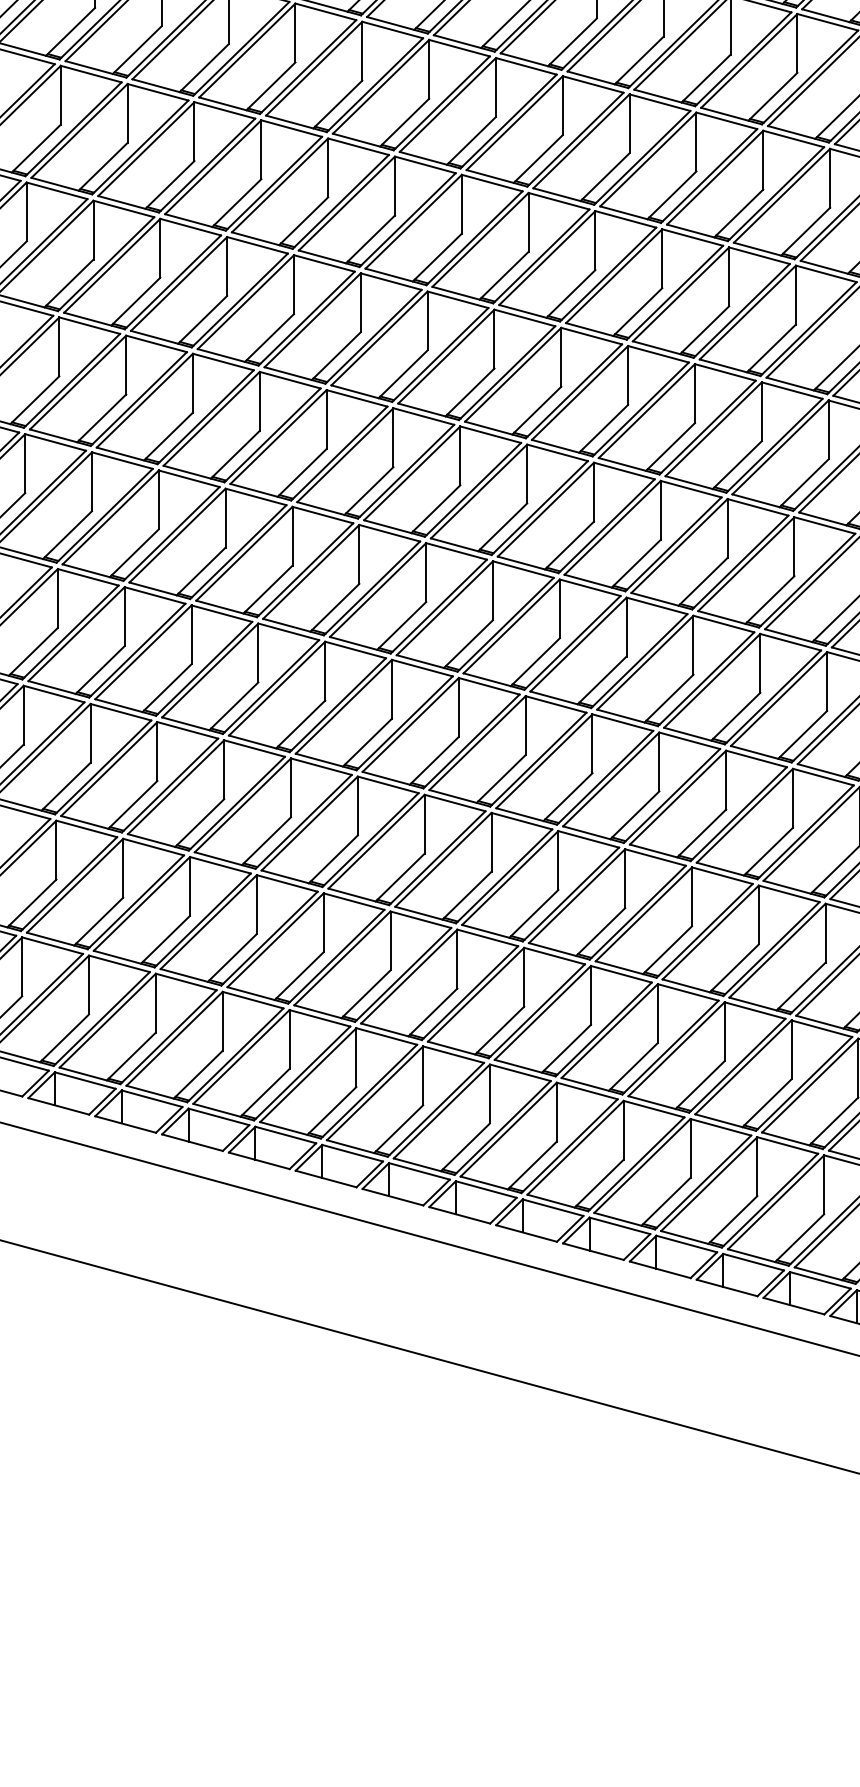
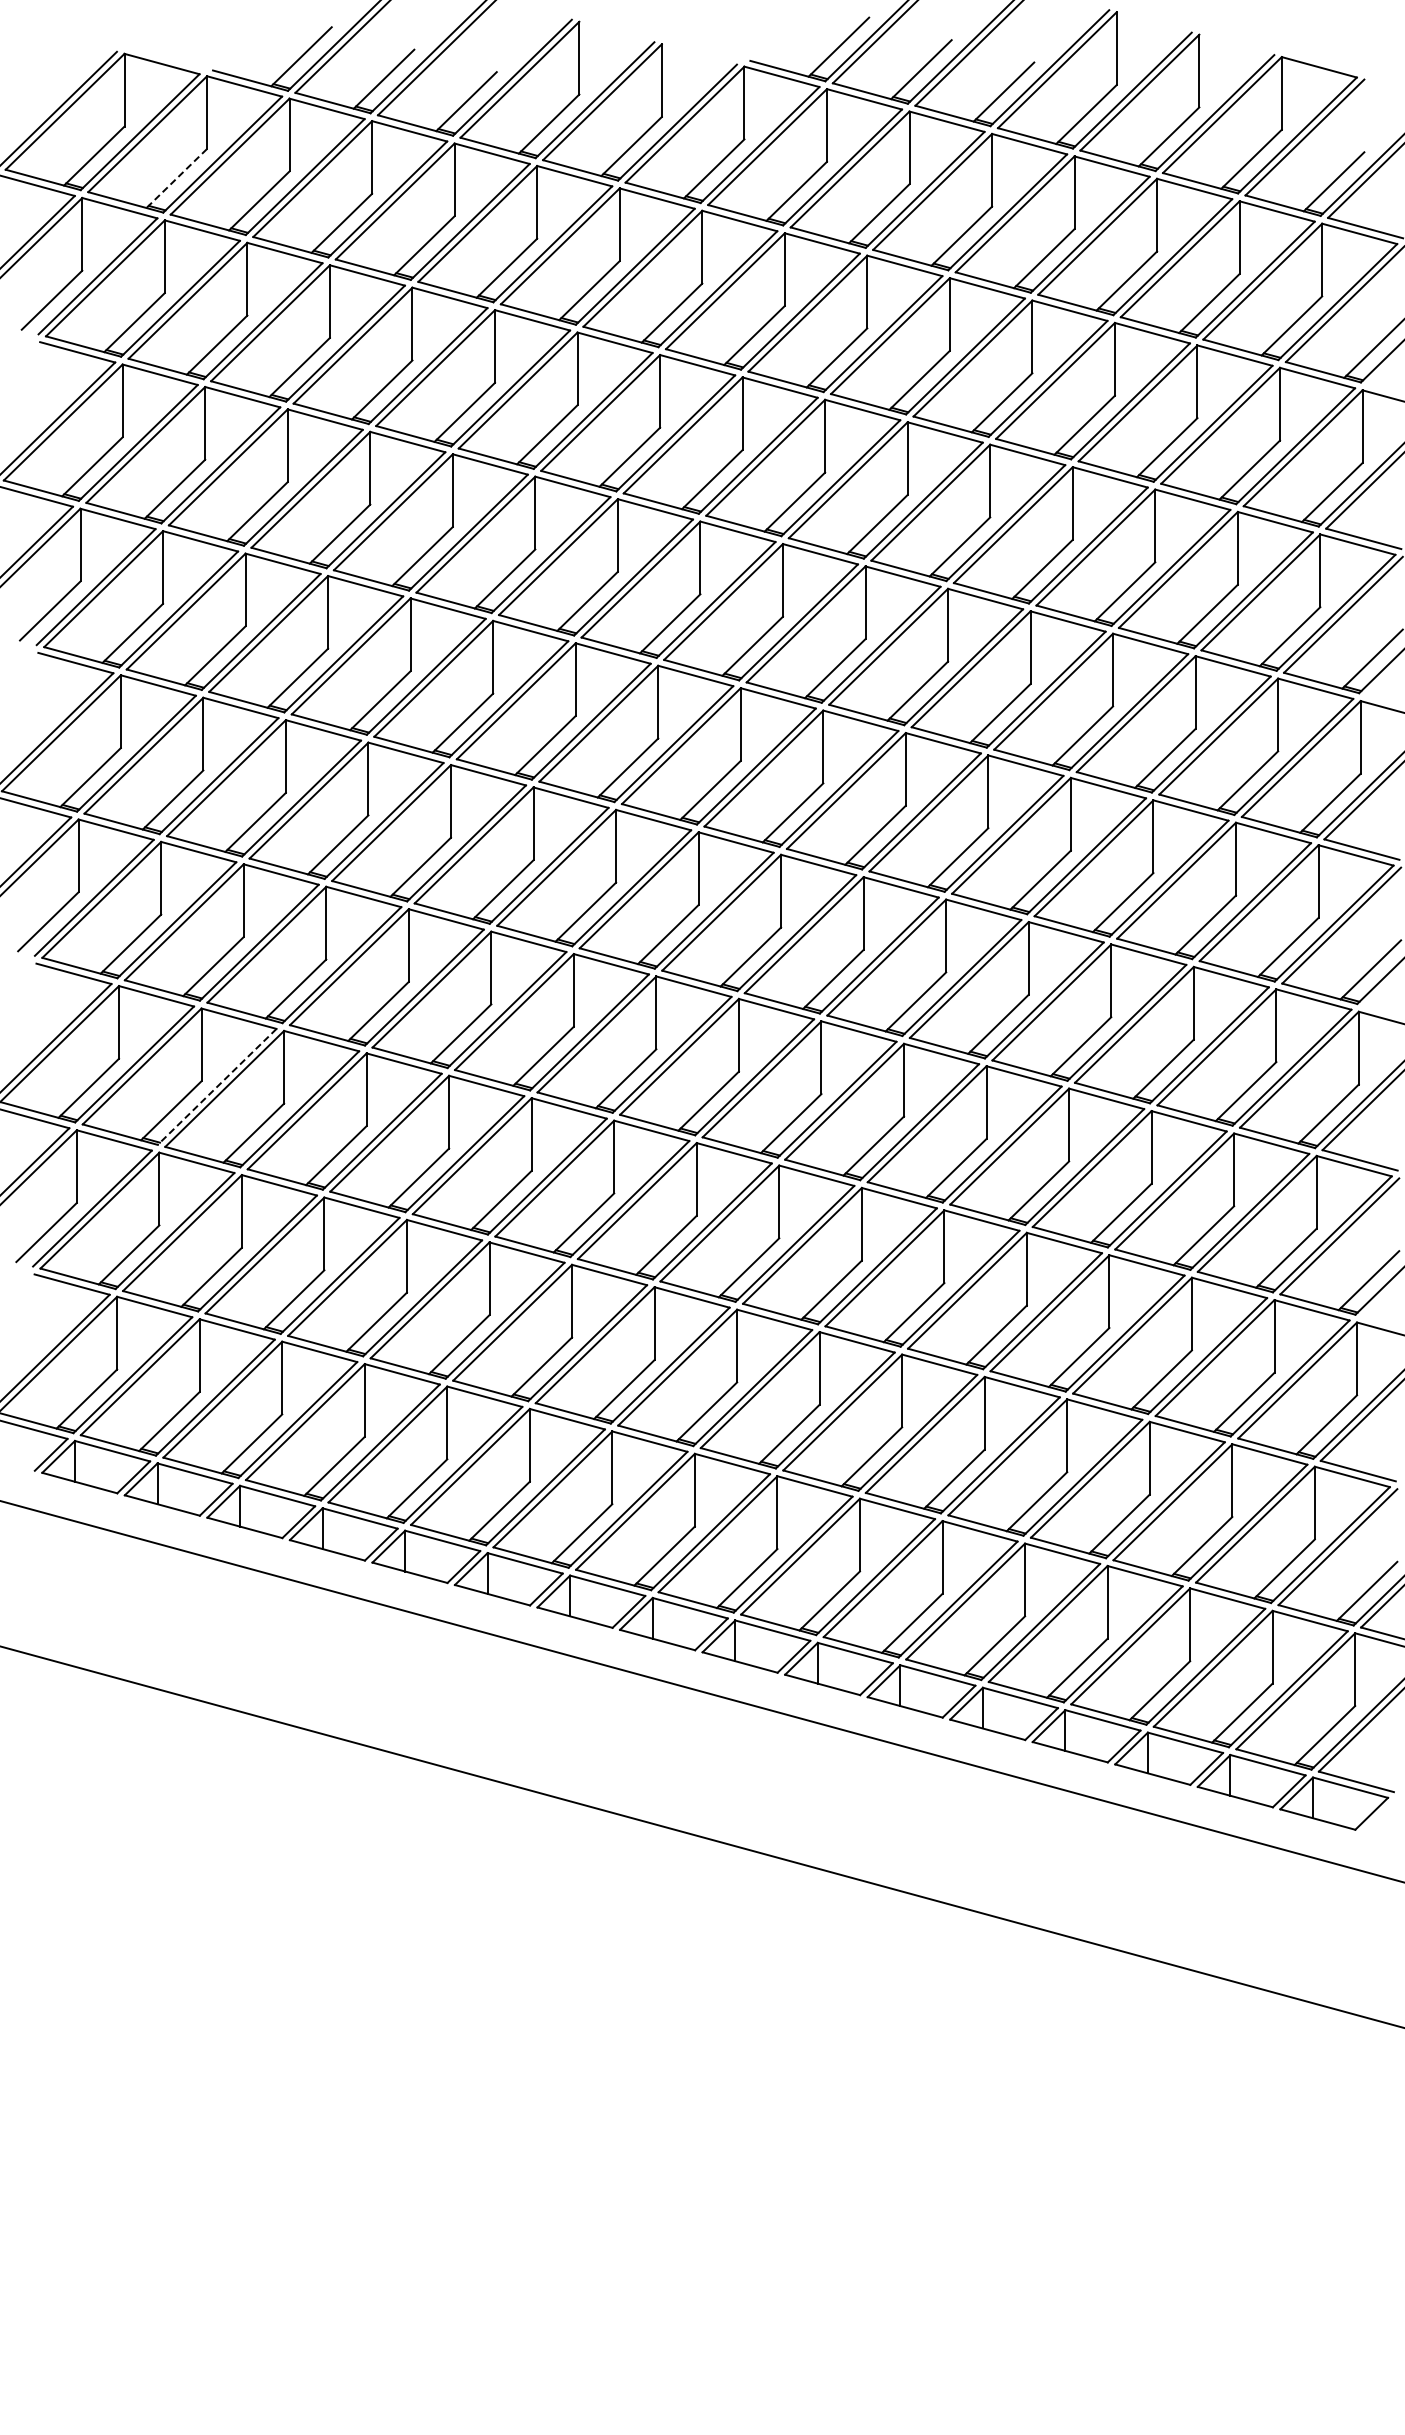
line: (70, 31) -> (176, 178), solid -> dashed
line: (102, 767) -> (216, 1087), solid -> dashed

